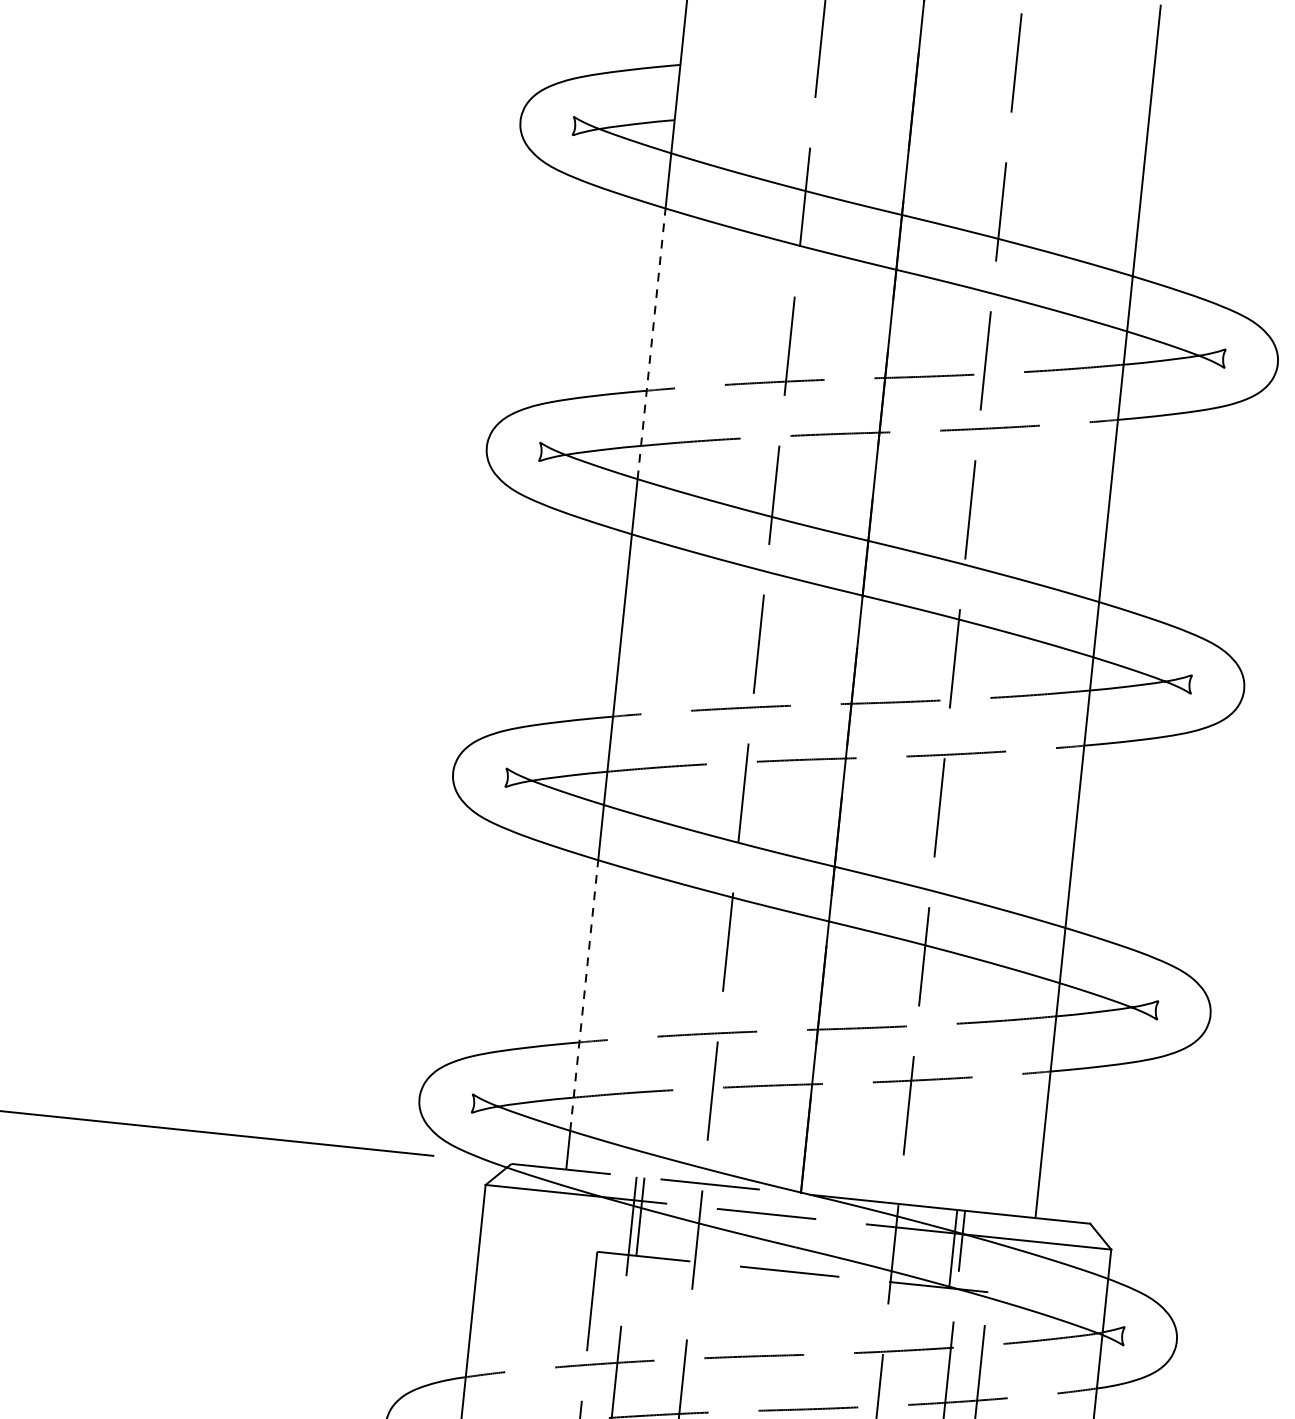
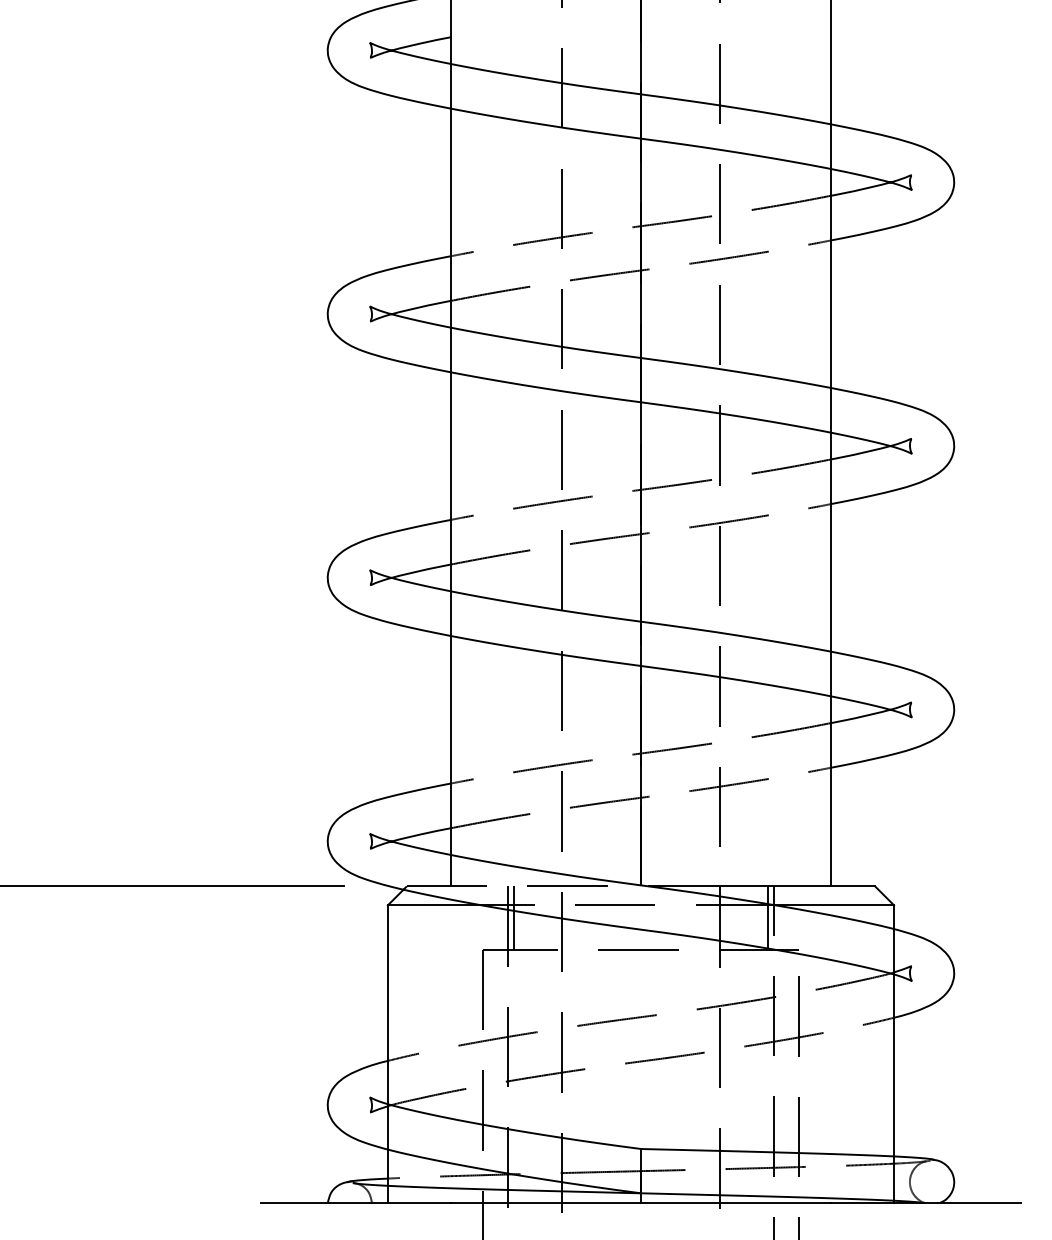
line: (651, 344) -> (451, 218), dashed -> solid
line: (584, 995) -> (451, 745), dashed -> solid

